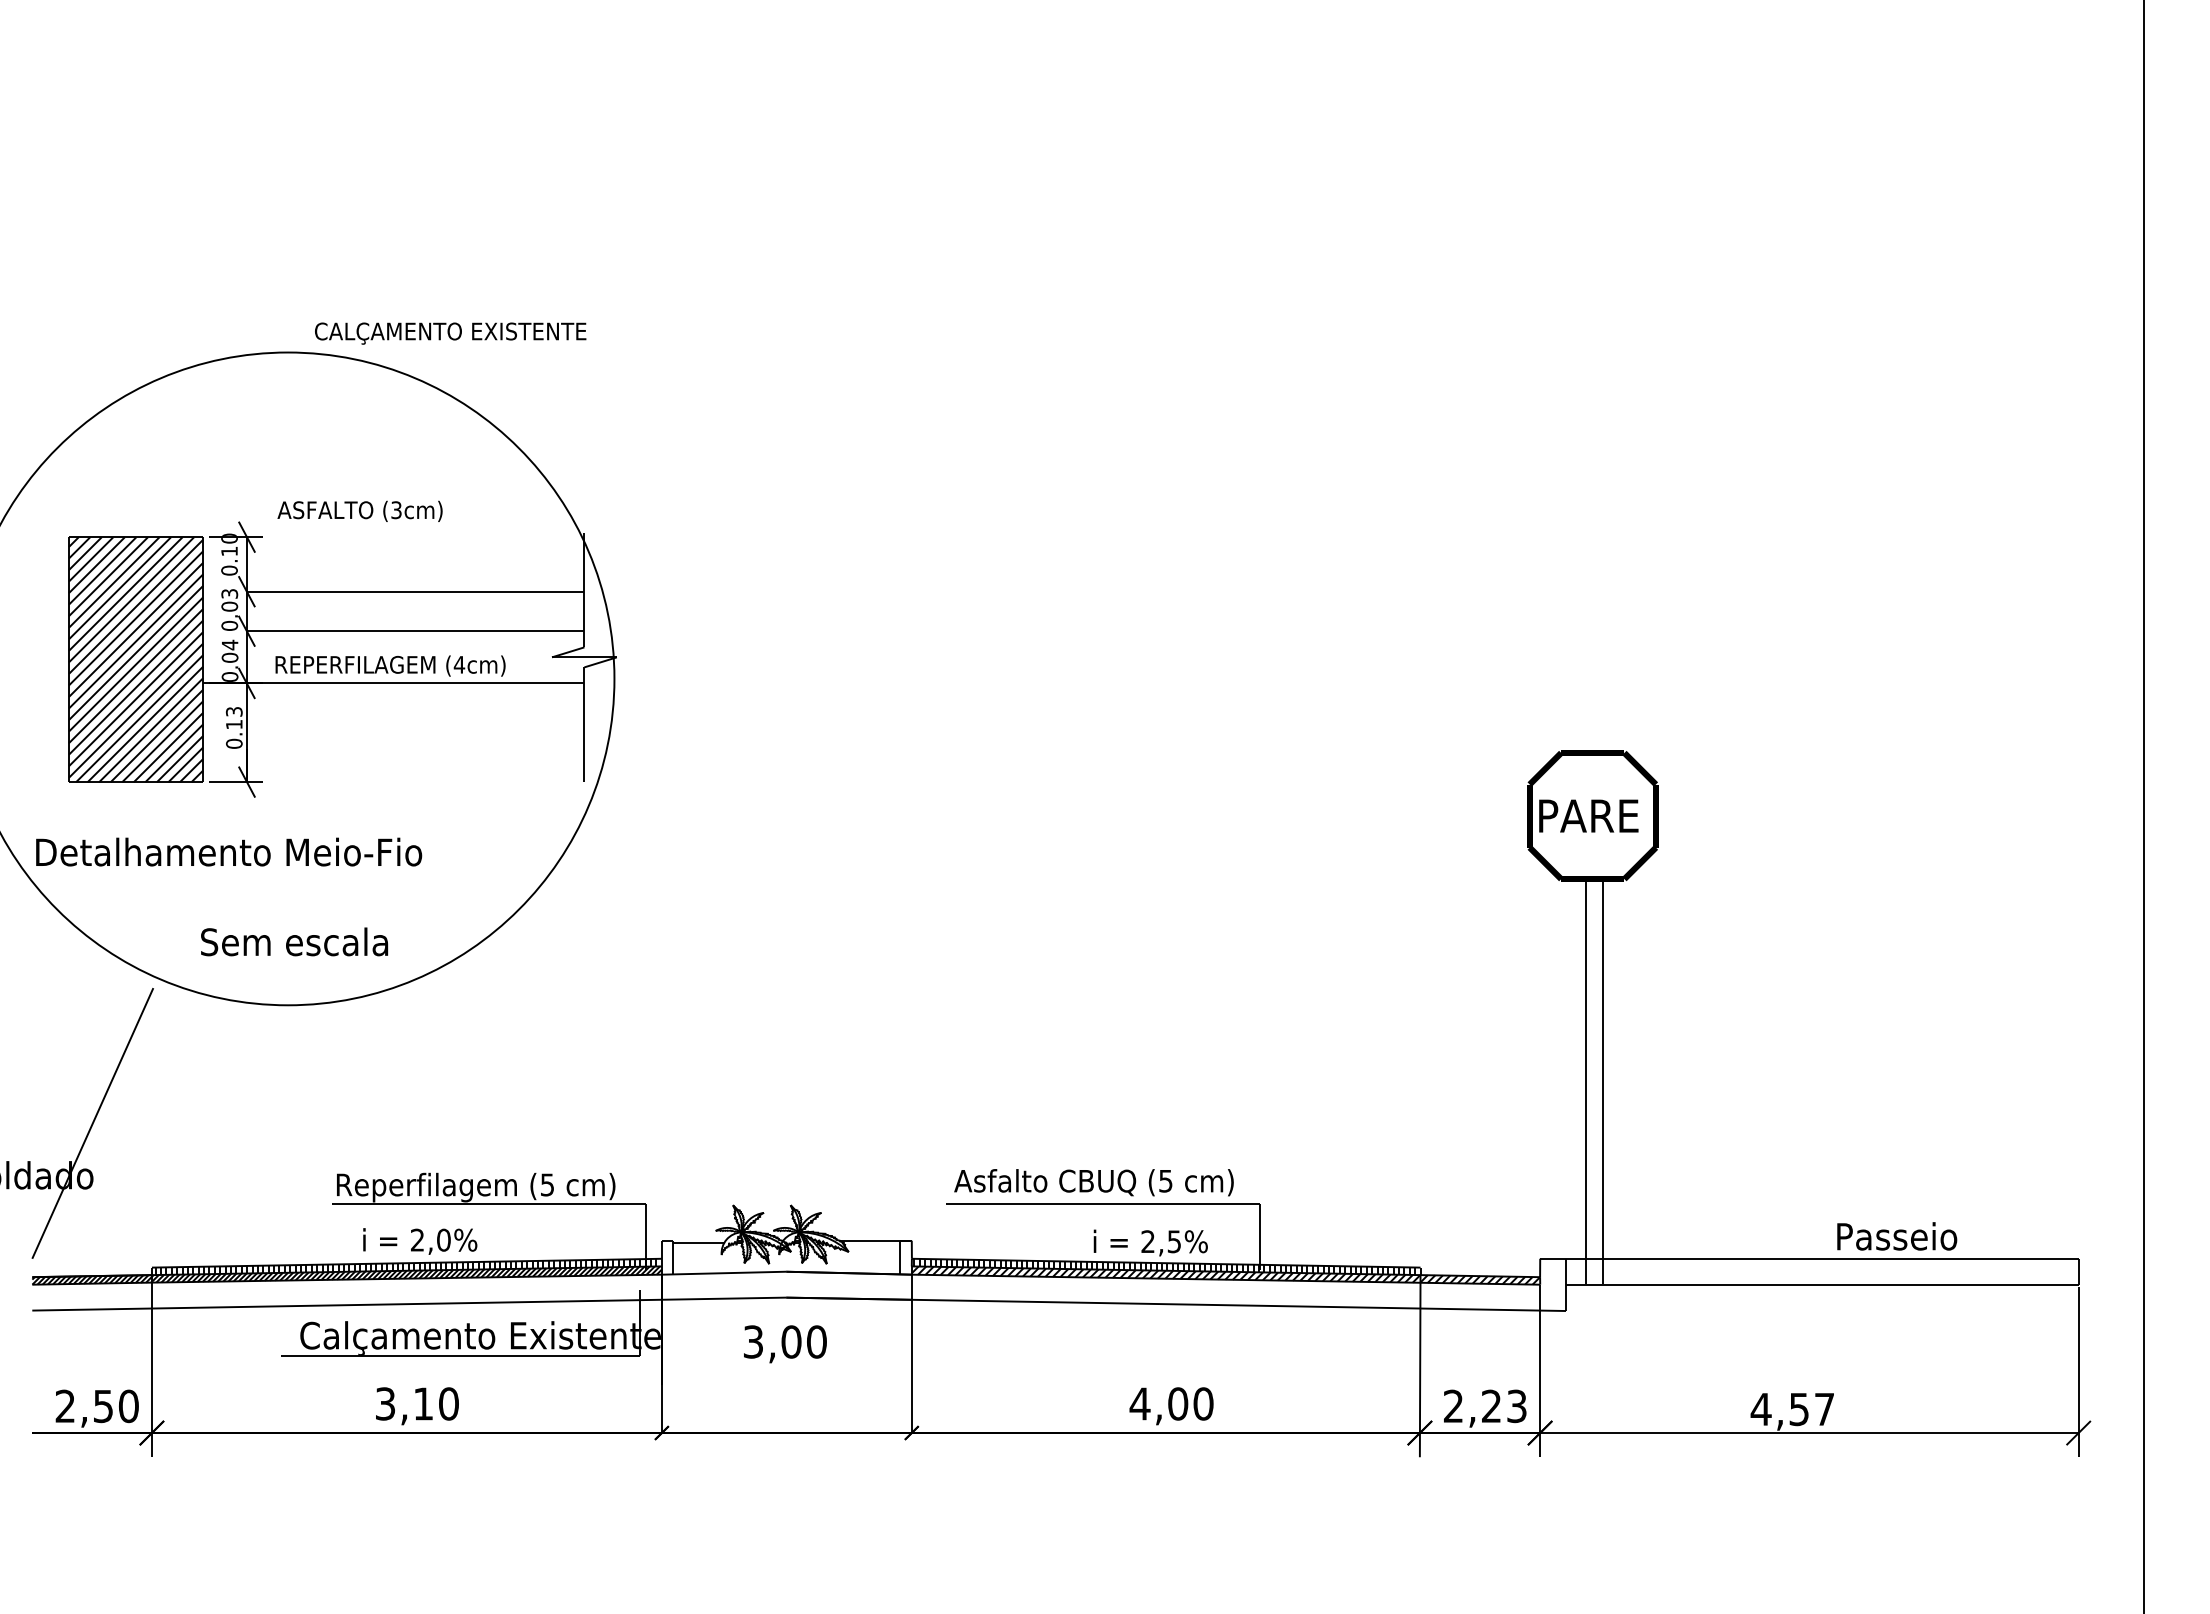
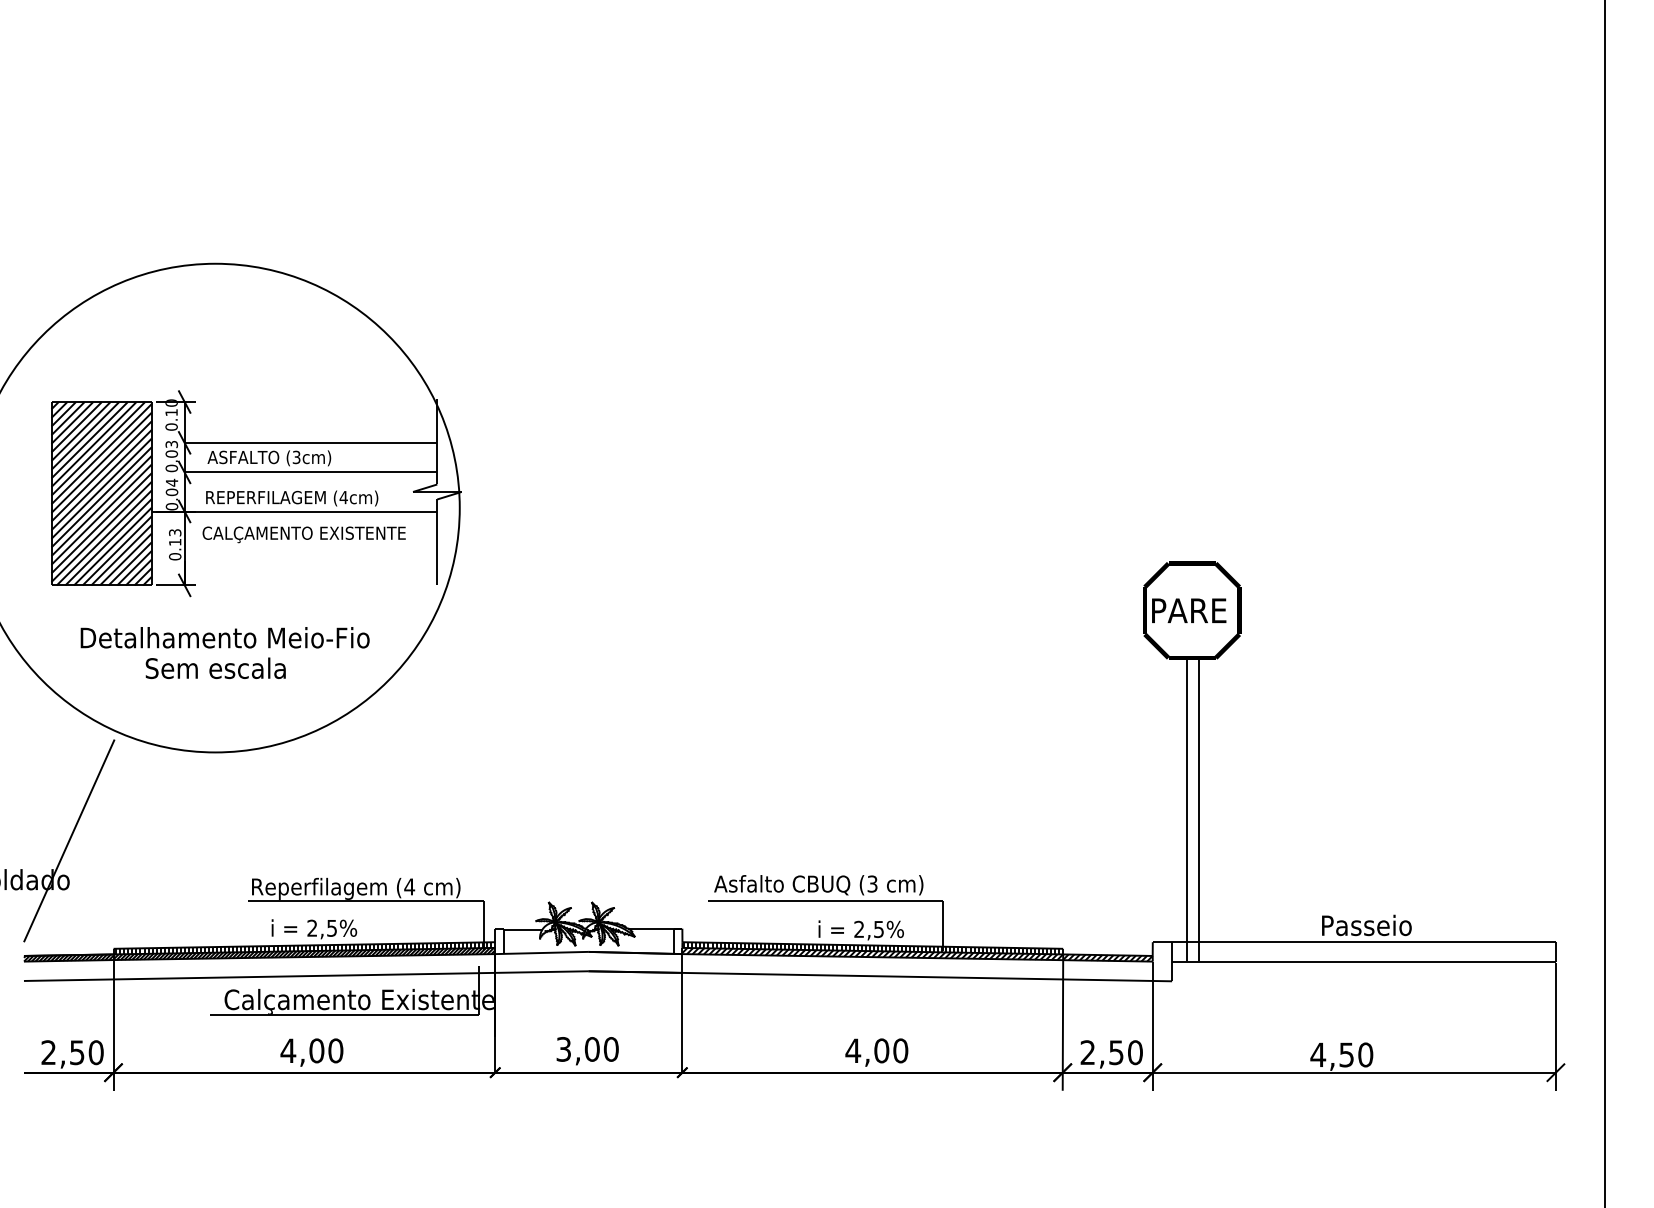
text: (450, 333) -> (304, 534), moved
text: (359, 510) -> (268, 457), moved
text: (229, 851) -> (225, 637), moved
text: (294, 941) -> (215, 668), moved
text: (1166, 1180) -> (873, 883), (5 -> (3
text: (547, 1184) -> (409, 886), (5 -> (4
text: (1897, 1236) -> (1367, 925), moved
text: (443, 1239) -> (331, 927), 2,0% -> 2,5%
text: (785, 1344) -> (587, 1051), moved
text: (403, 1403) -> (301, 1050), 3,10 -> 4,00
text: (1504, 1406) -> (1126, 1052), 2,23 -> 2,50
text: (1824, 1409) -> (1365, 1055), 4,57 -> 4,50

